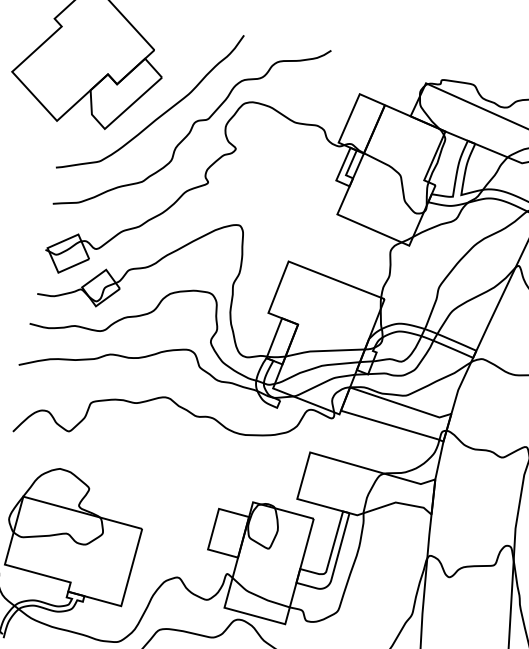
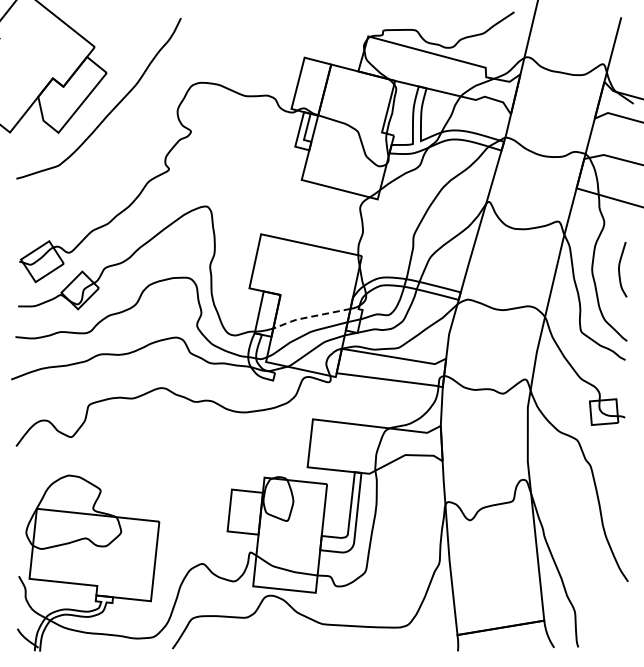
curve: (192, 126) -> (144, 116), removed
line: (323, 351) -> (309, 317), solid -> dashed

